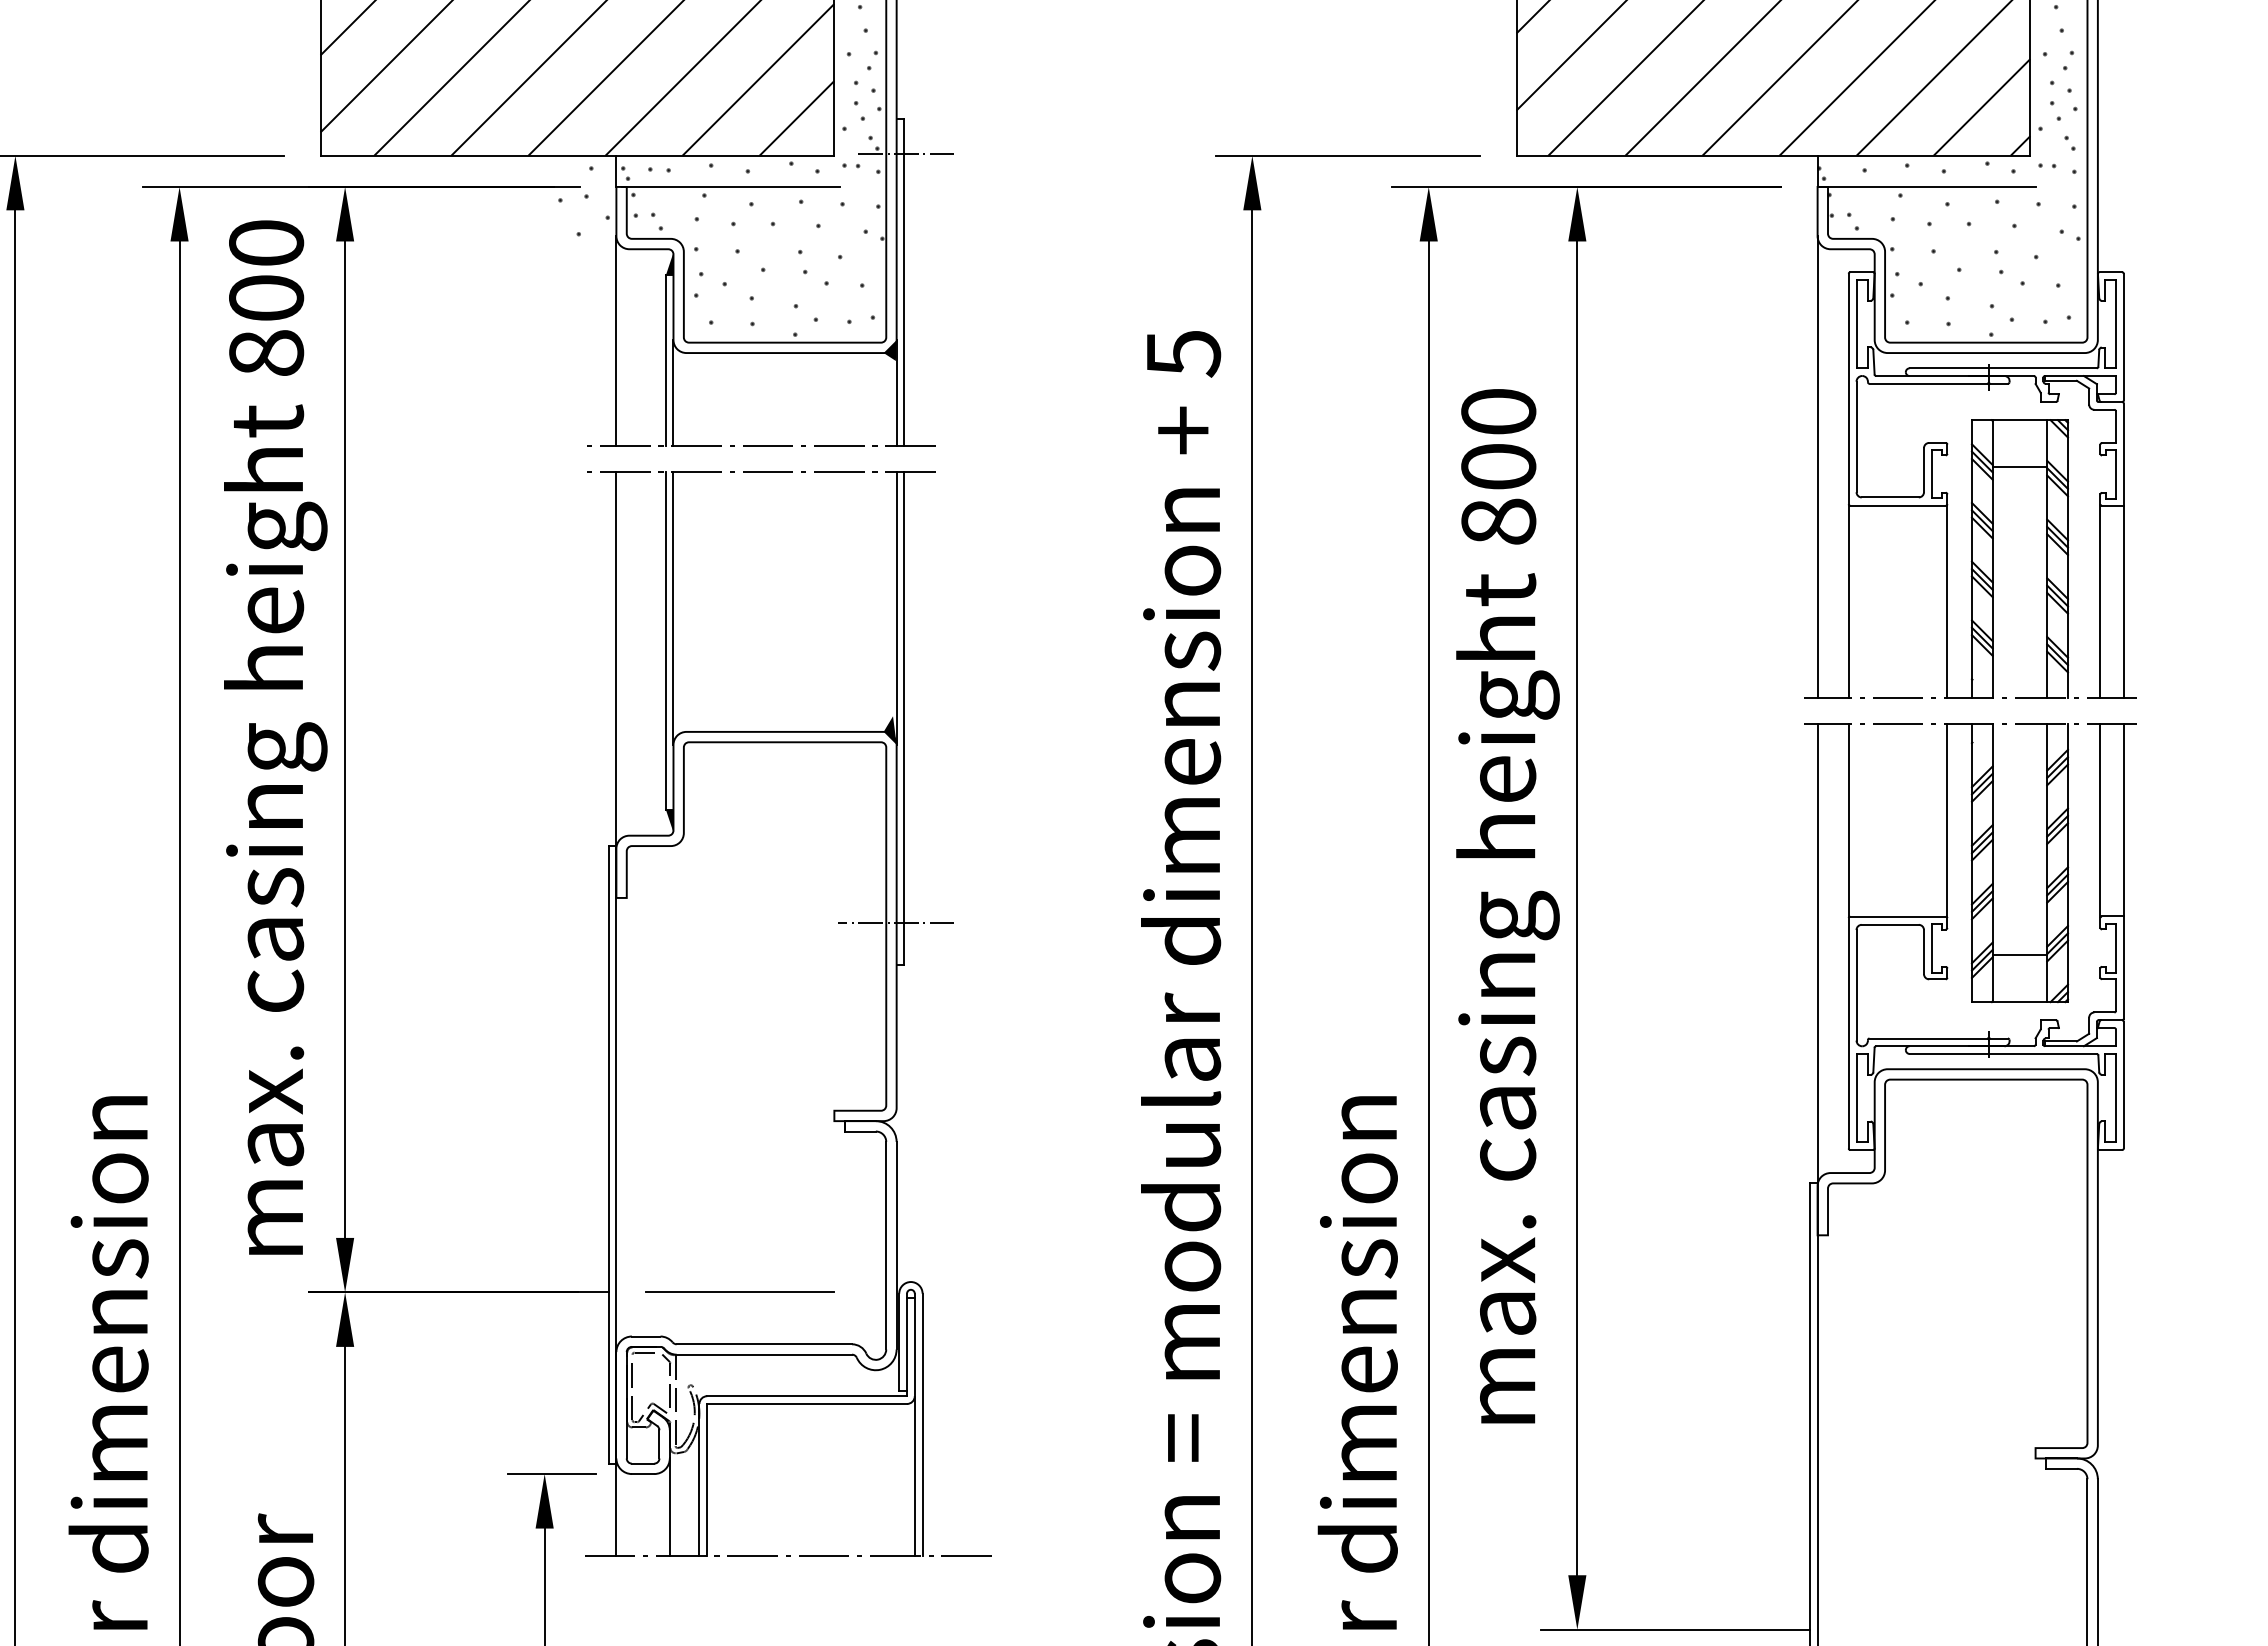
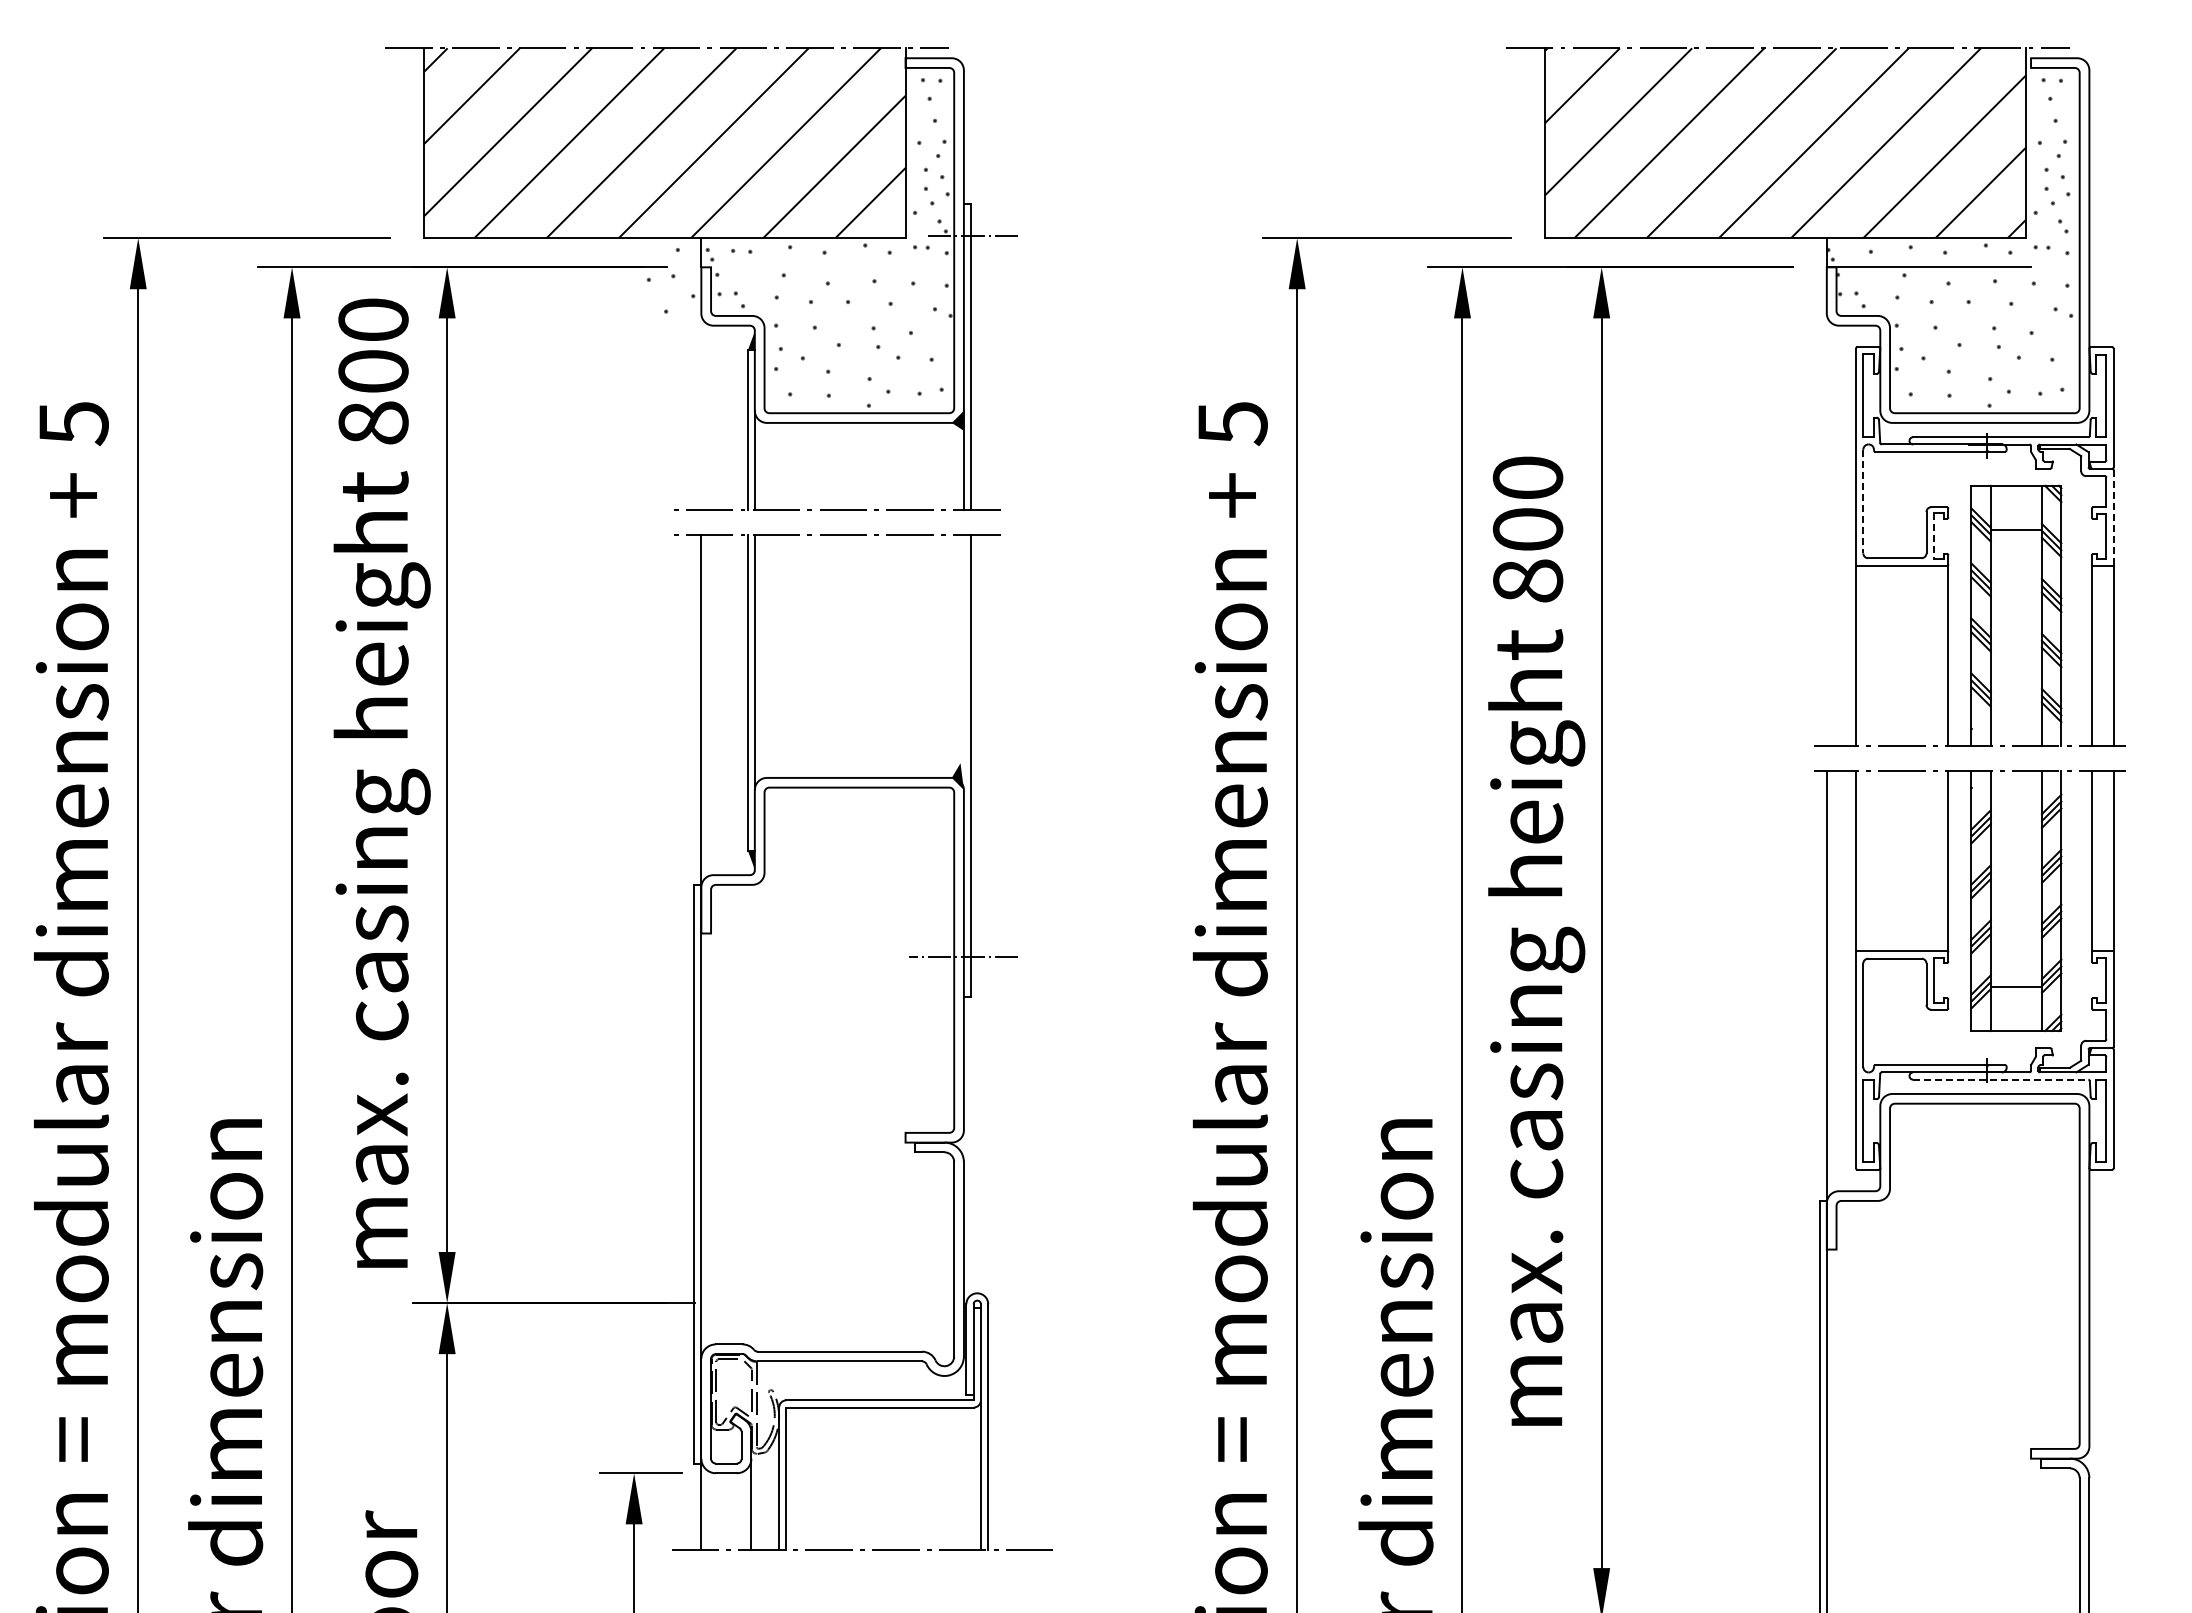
line: (730, 187) -> (808, 267), removed
line: (616, 340) -> (701, 411), removed
line: (1856, 436) -> (1863, 501), solid -> dashed
line: (2123, 455) -> (2113, 518), solid -> dashed
line: (1817, 466) -> (1826, 529), removed
line: (1931, 474) -> (1933, 536), solid -> dashed
line: (896, 608) -> (963, 662), removed
line: (2002, 1053) -> (2000, 1079), solid -> dashed
line: (739, 1292) -> (816, 1303), removed

